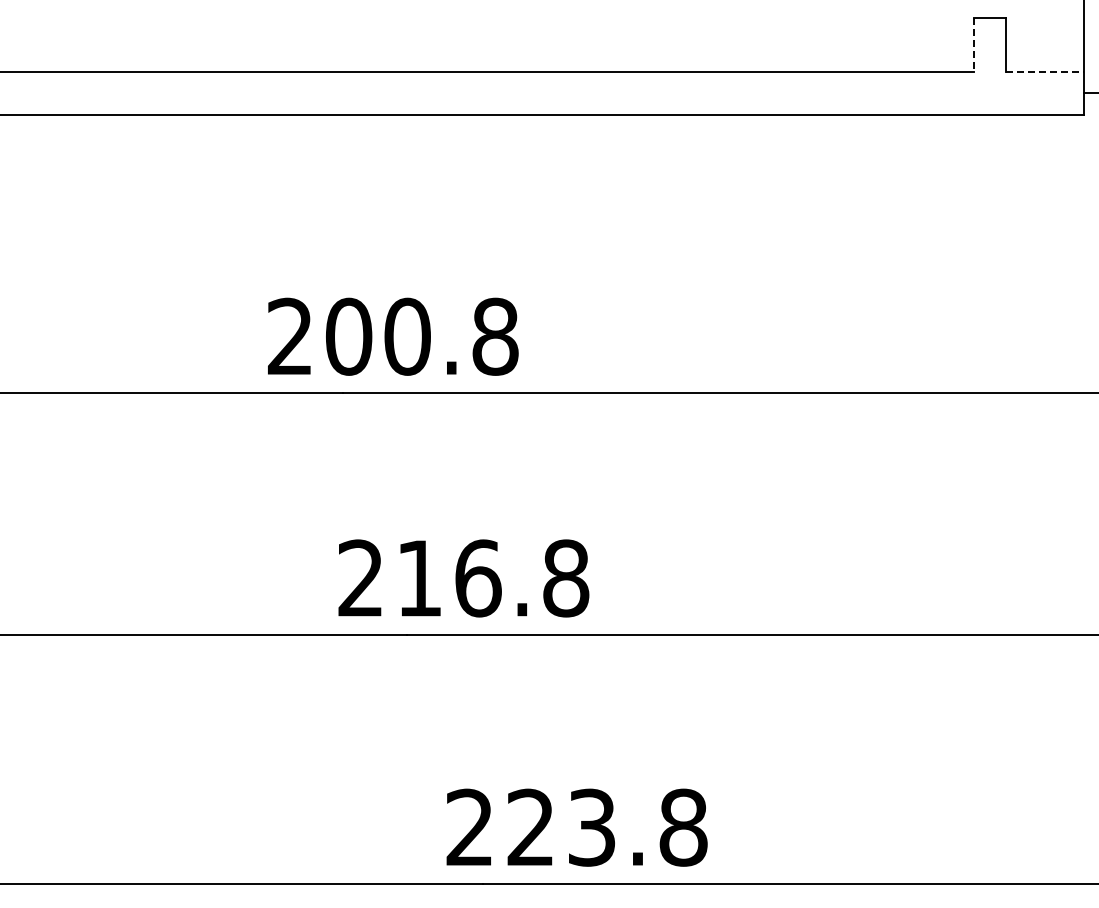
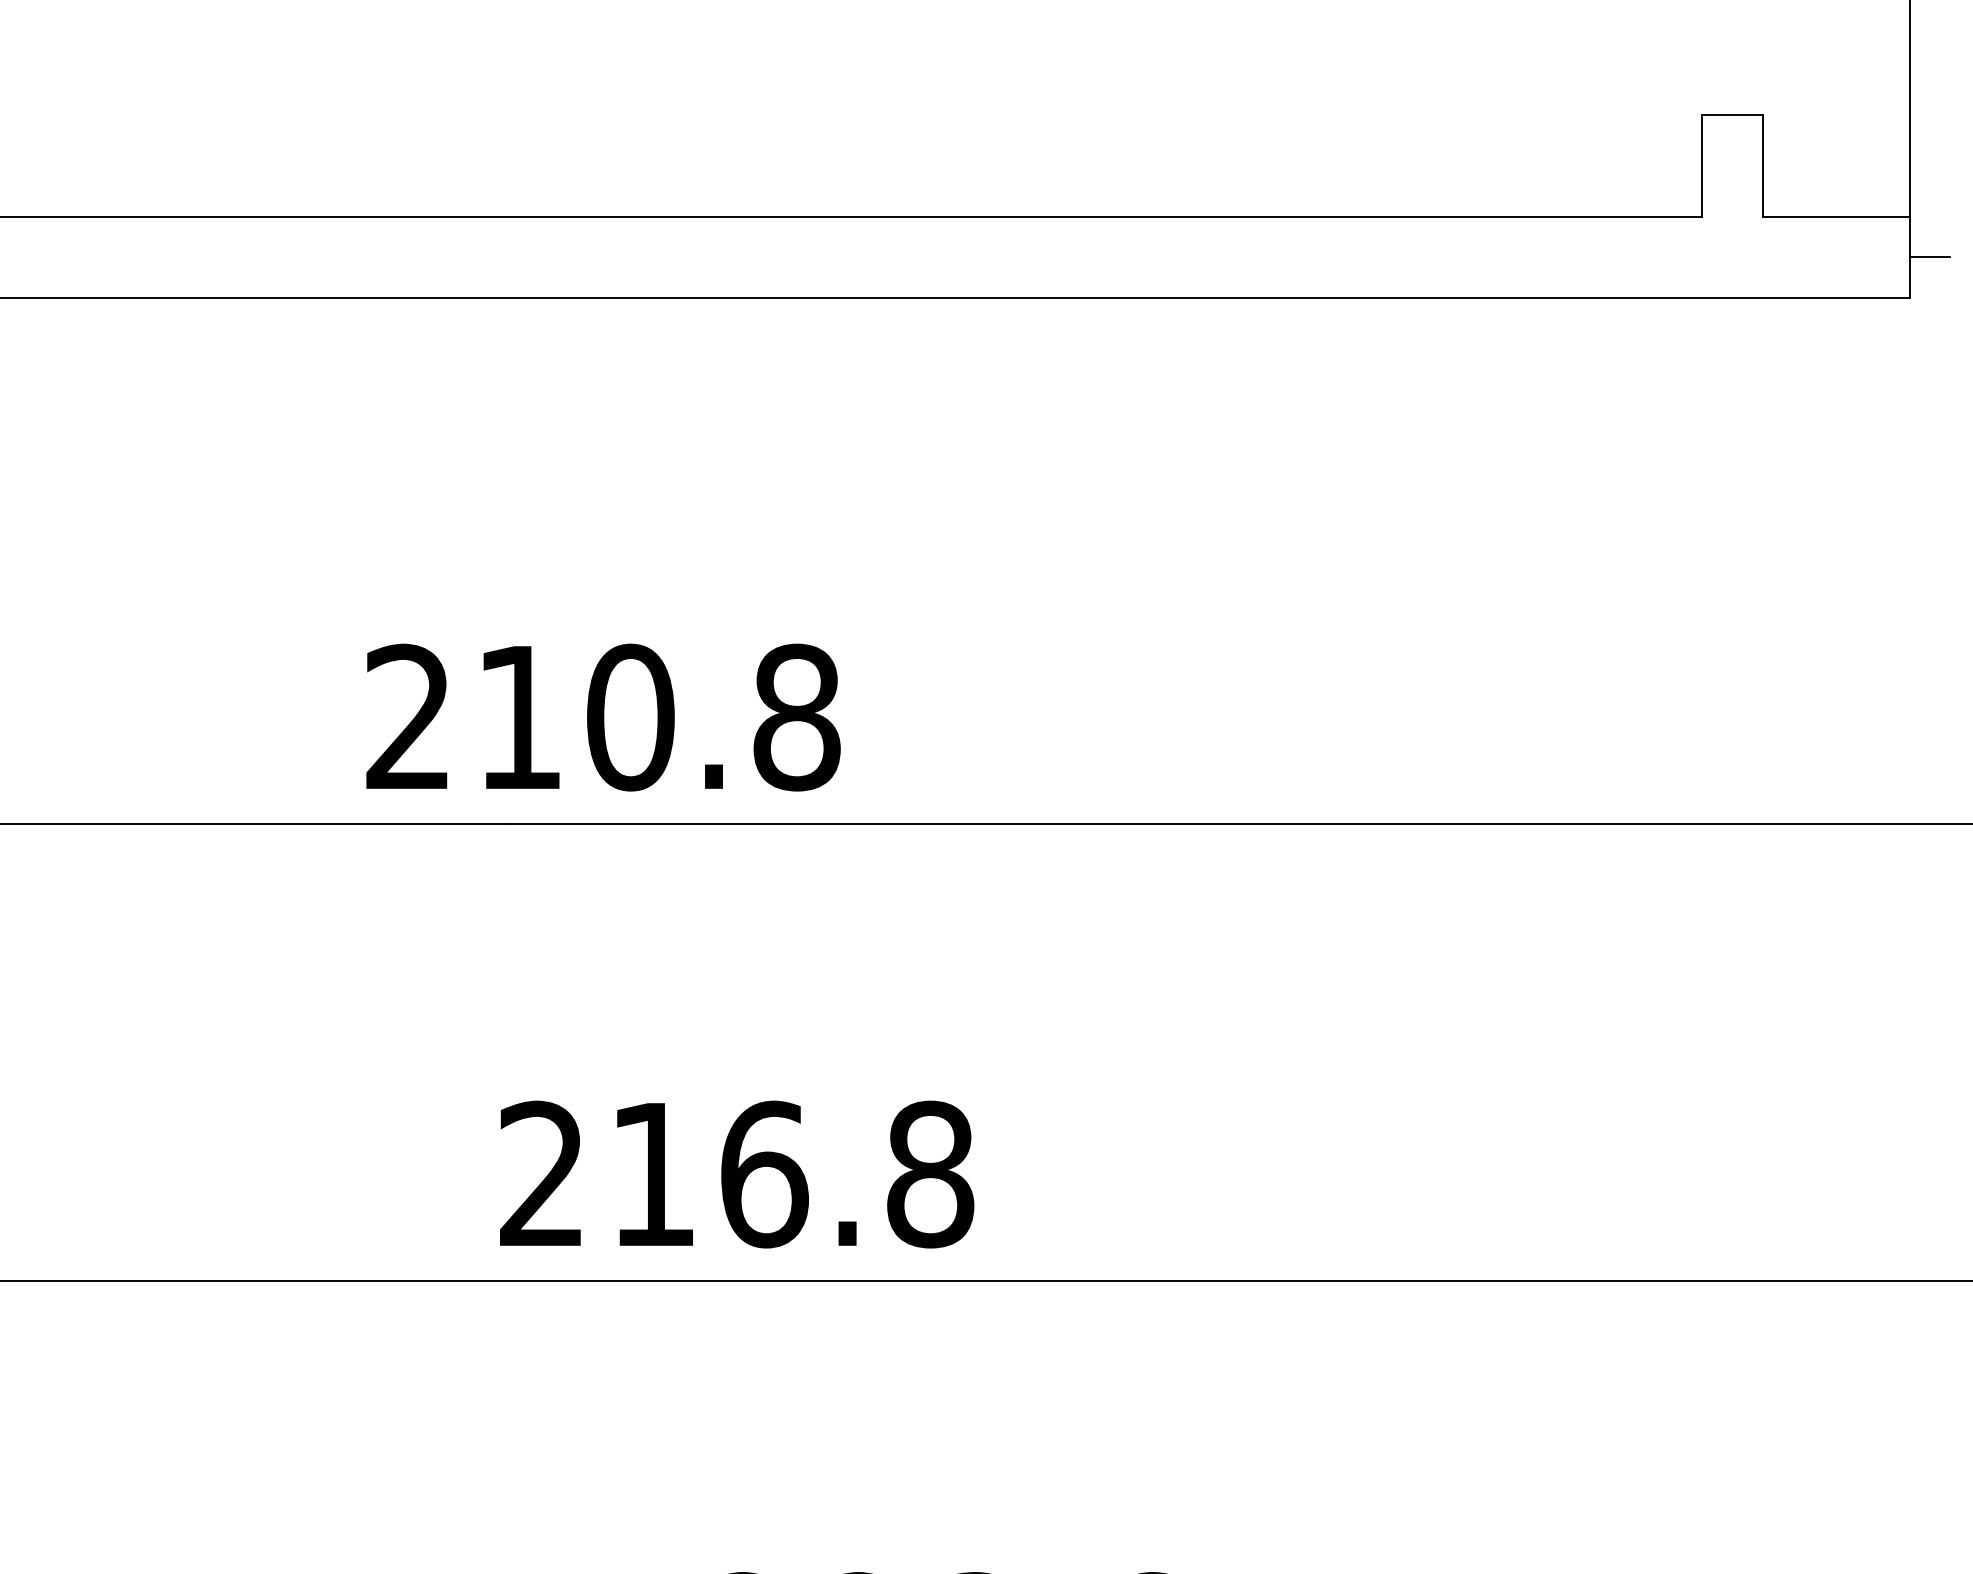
line: (974, 45) -> (1702, 166), dashed -> solid
line: (1045, 71) -> (1836, 215), dashed -> solid
text: (349, 336) -> (520, 716), 200.8 -> 210.8

